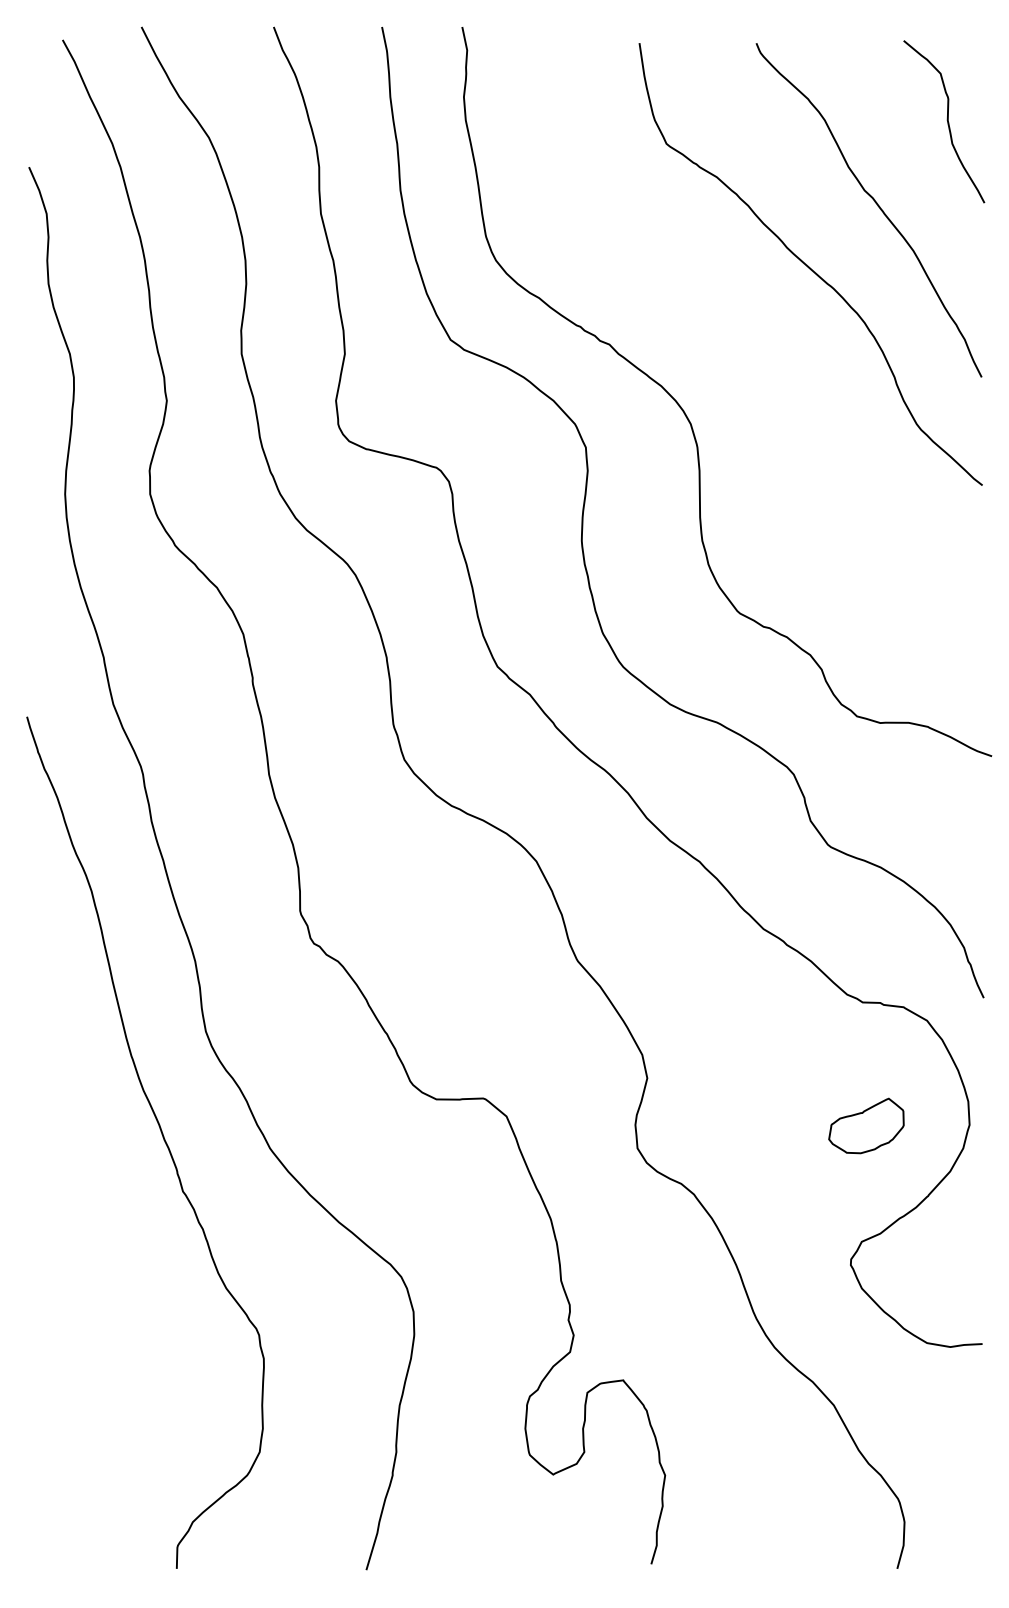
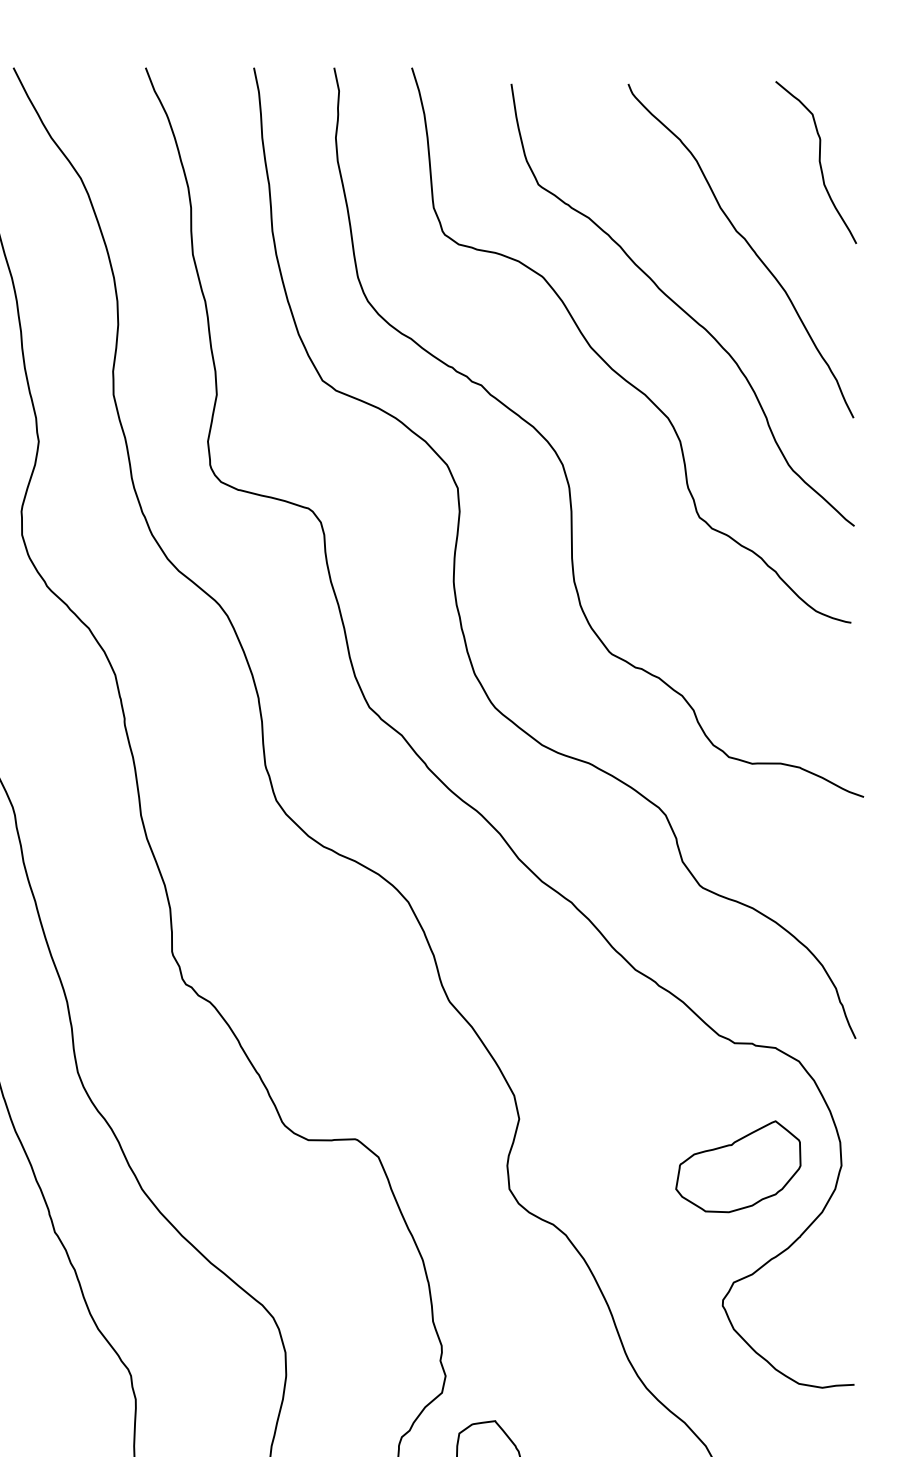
curve: (743, 329) -> (615, 370), added
part: (866, 1125) -> (738, 1166), size x1.67

